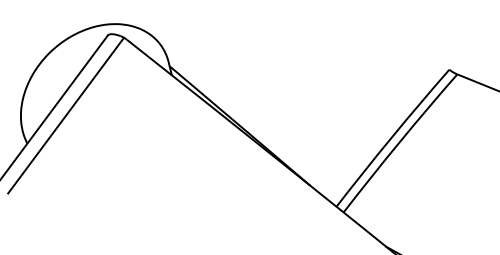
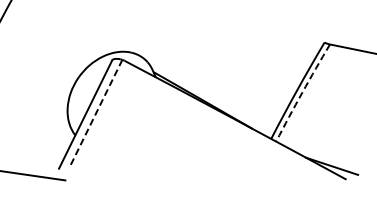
line: (65, 116) -> (95, 114), solid -> dashed
arc: (399, 142) -> (302, 92), solid -> dashed

